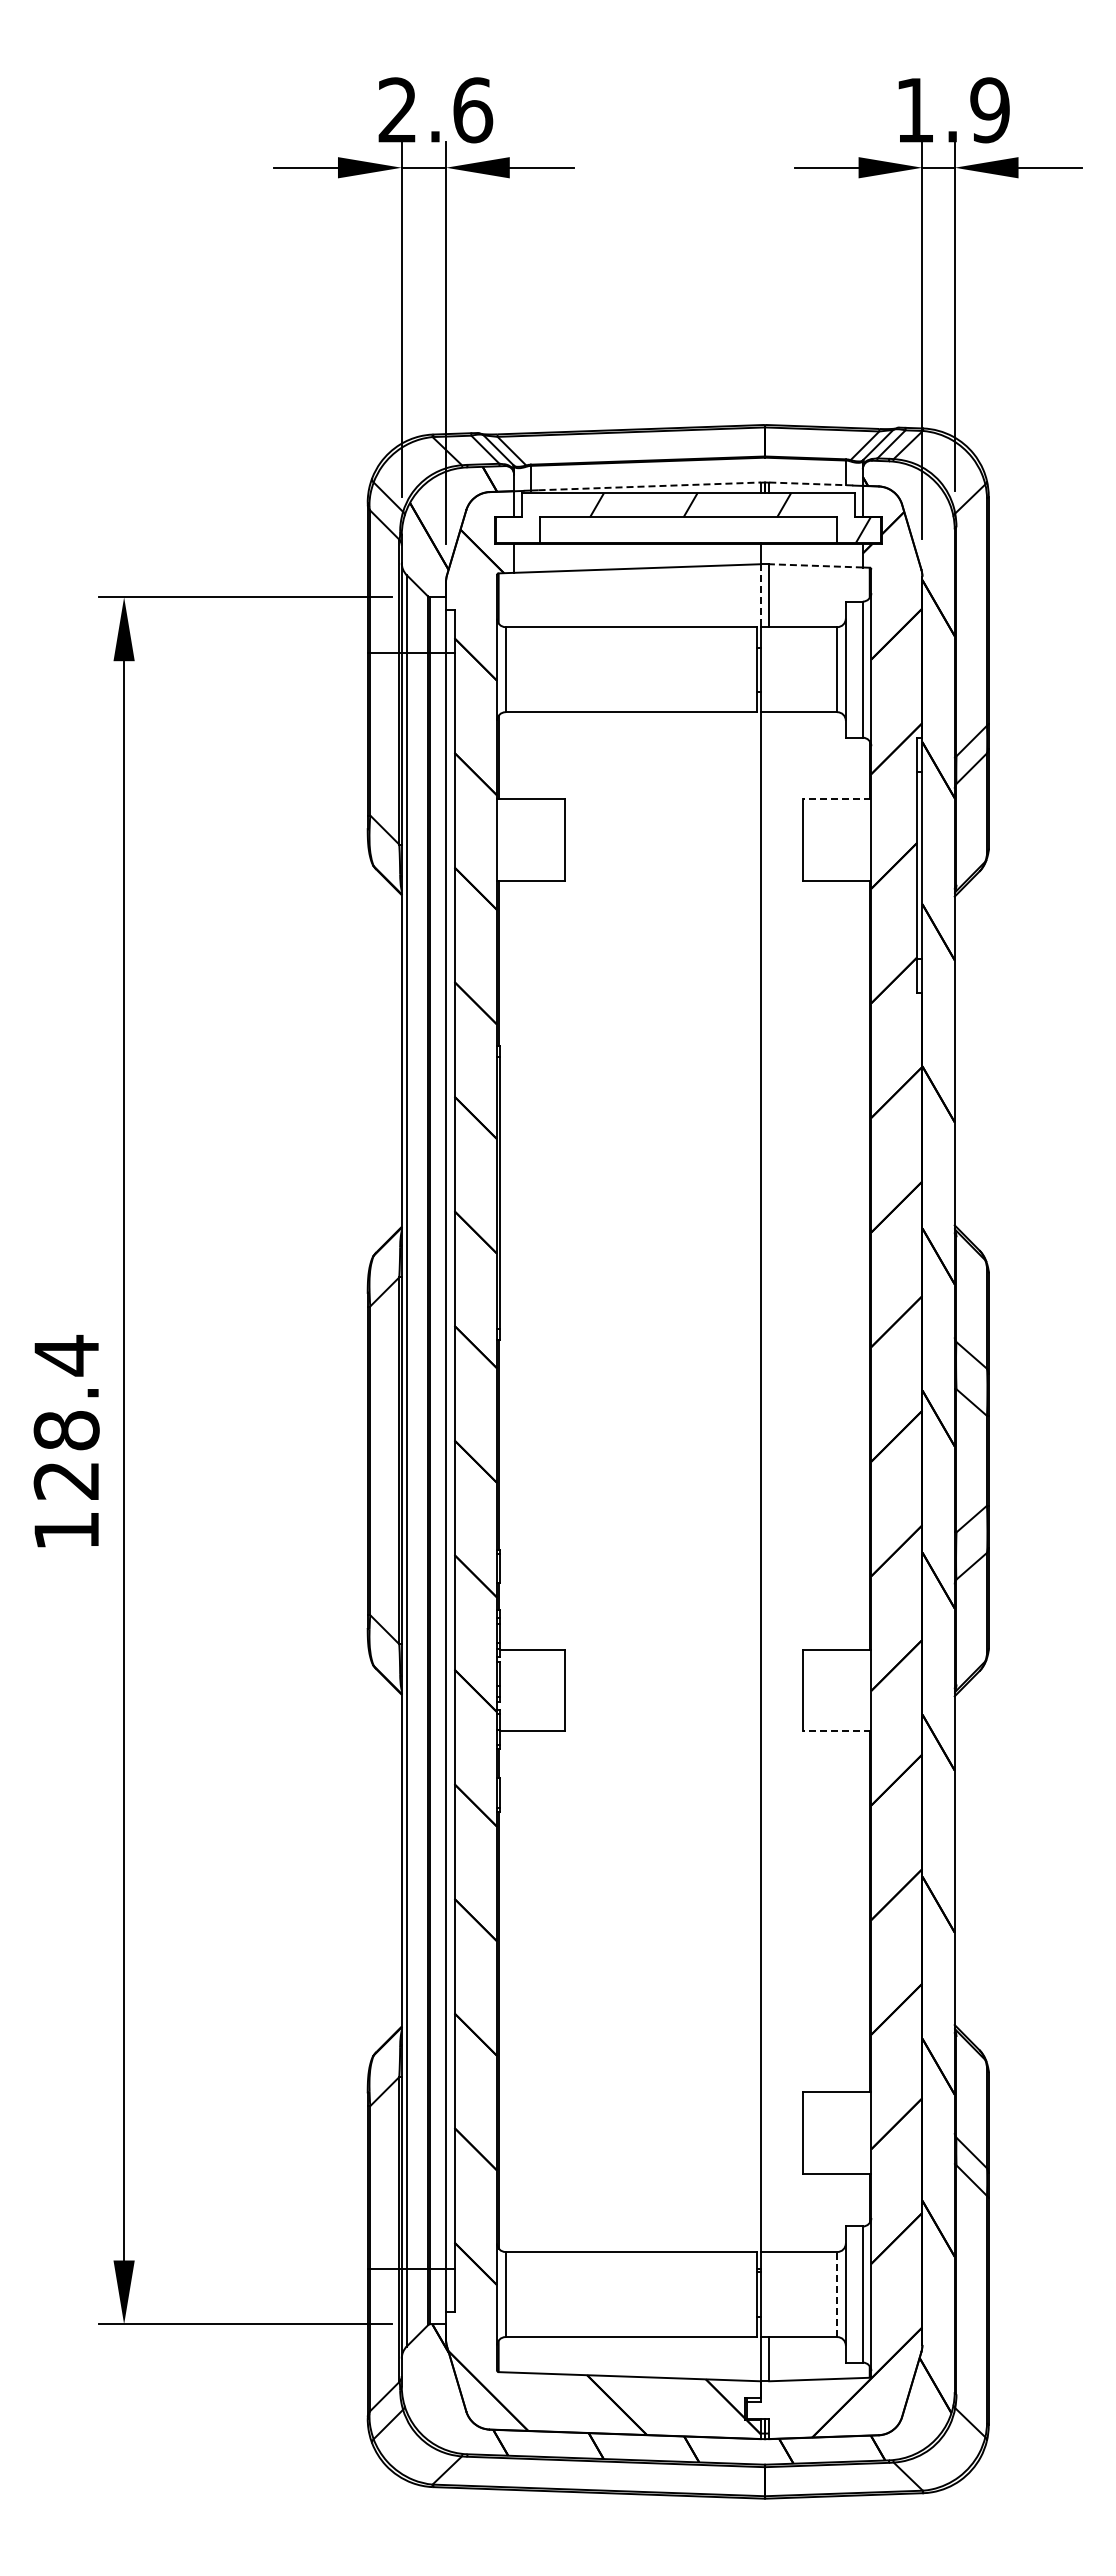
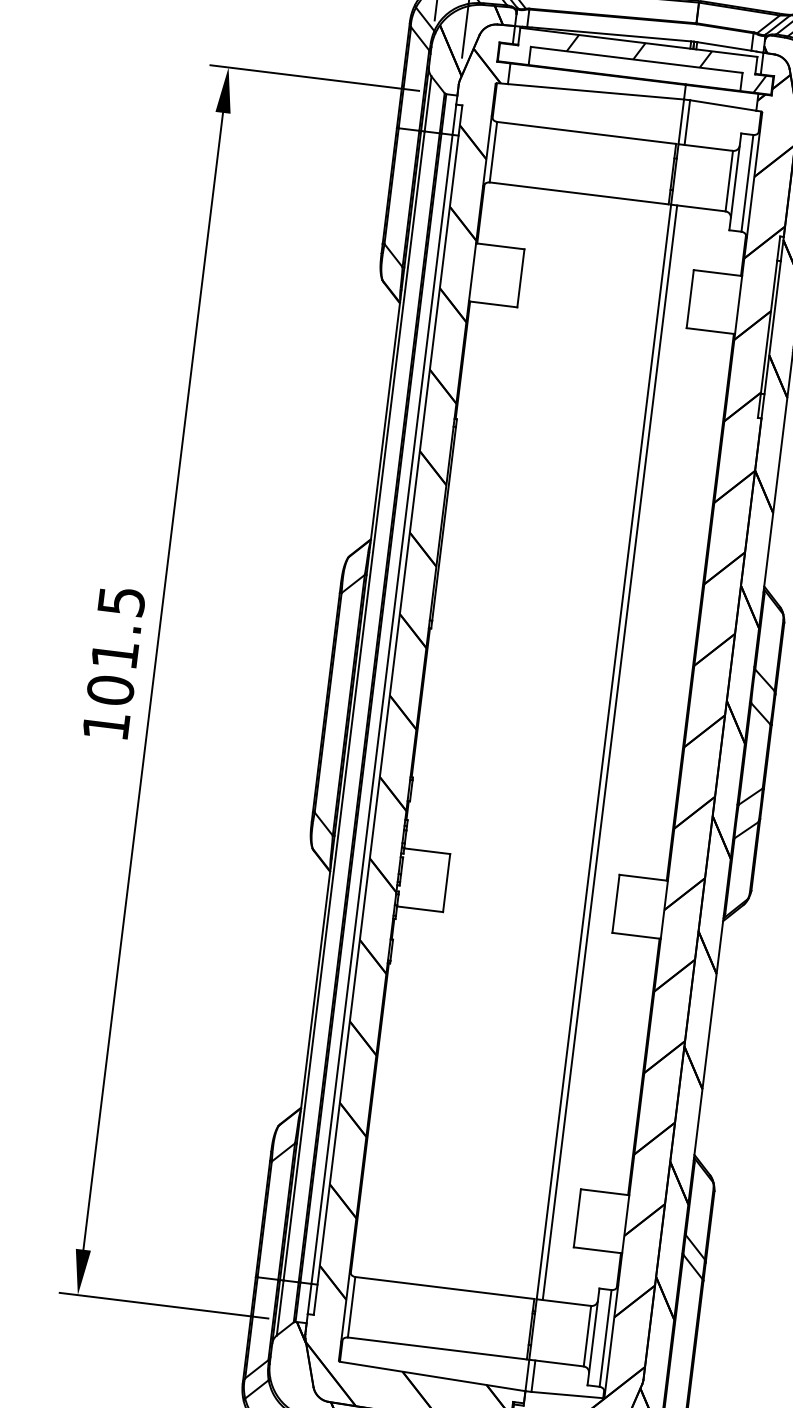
line: (811, 484) -> (727, 47), dashed -> solid
line: (650, 486) -> (612, 34), dashed -> solid
line: (816, 565) -> (723, 105), dashed -> solid
line: (760, 596) -> (681, 122), dashed -> solid
line: (836, 798) -> (717, 272), dashed -> solid
text: (66, 1417) -> (116, 645), 128.4 -> 101.5
line: (769, 1482) -> (610, 753), added
line: (836, 1731) -> (636, 935), dashed -> solid
line: (837, 2294) -> (587, 1336), dashed -> solid

